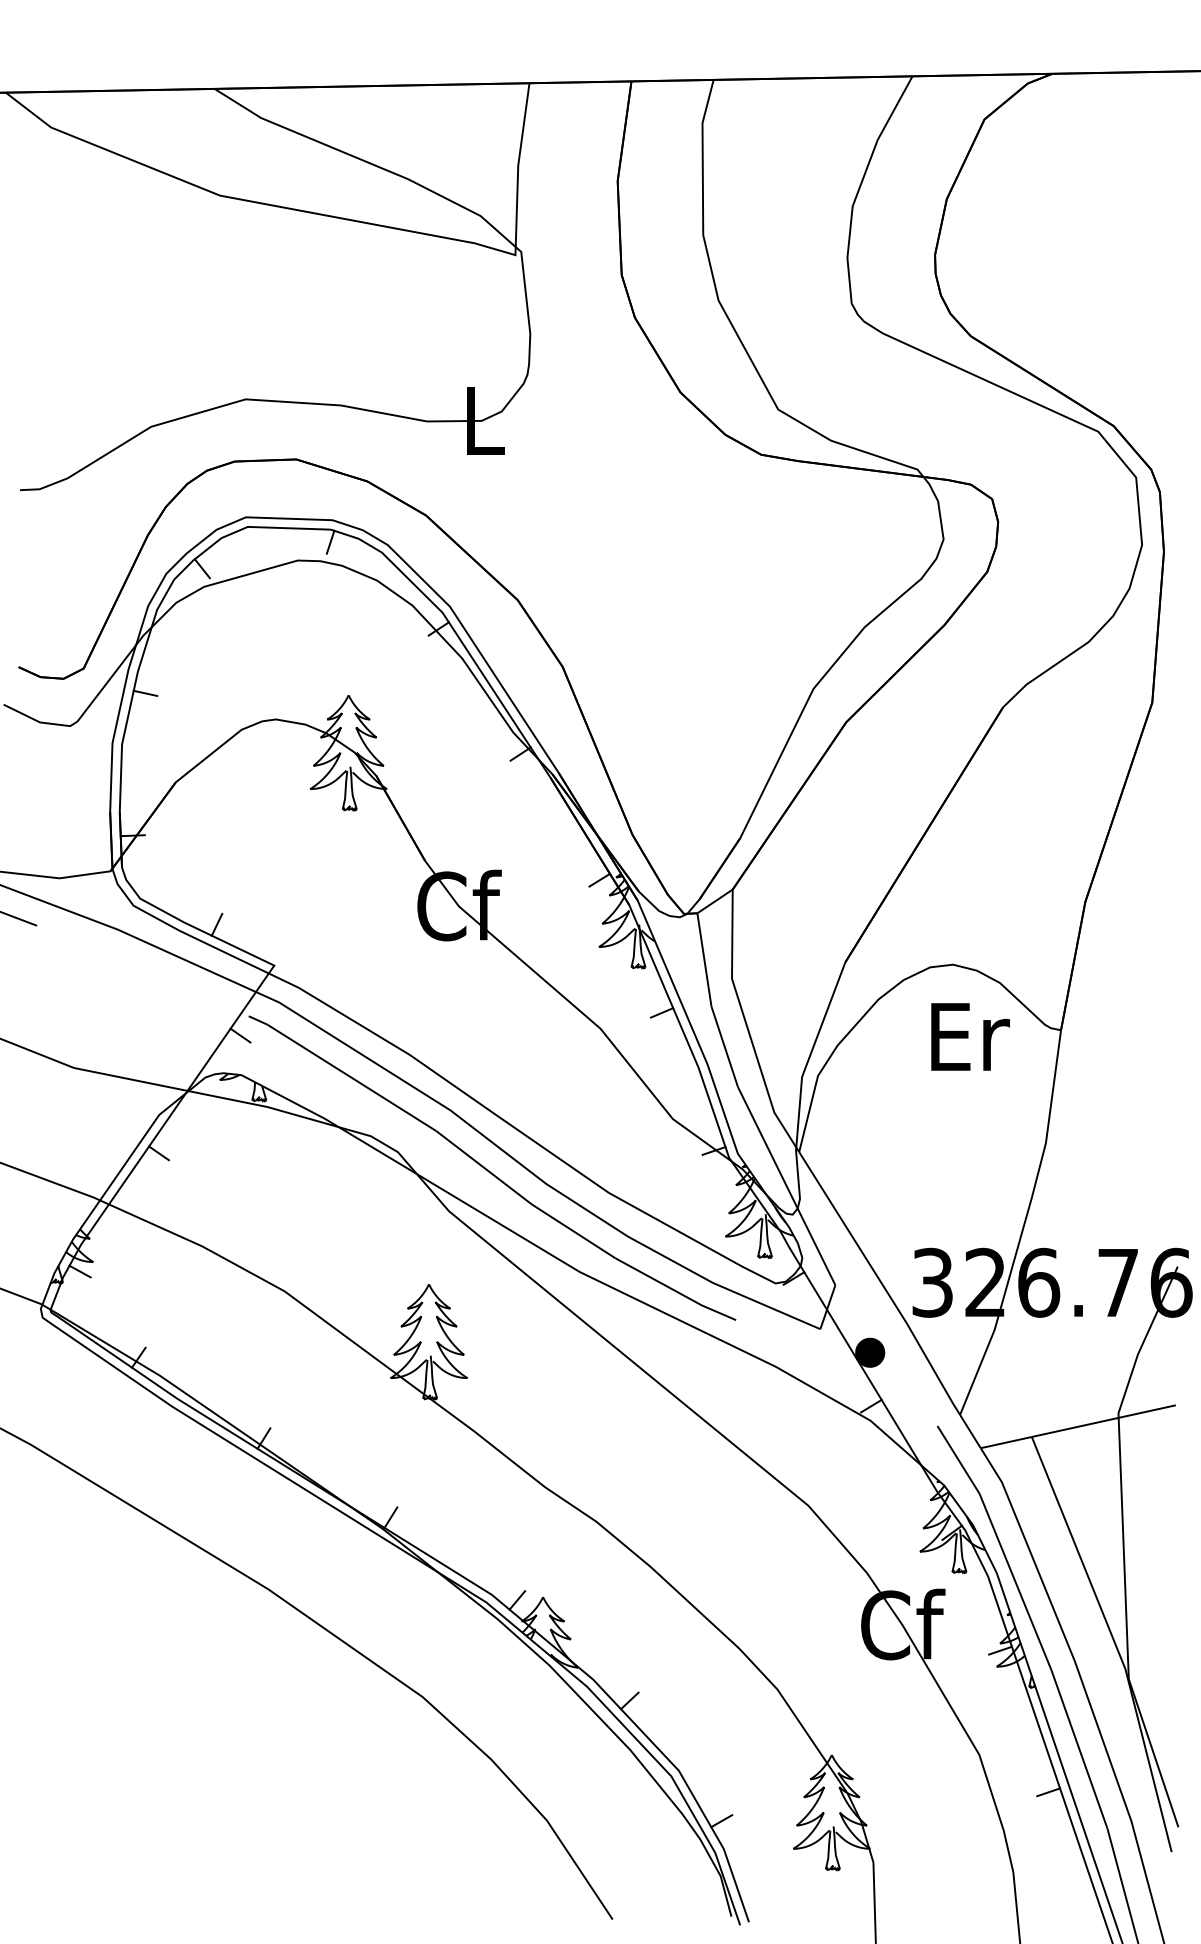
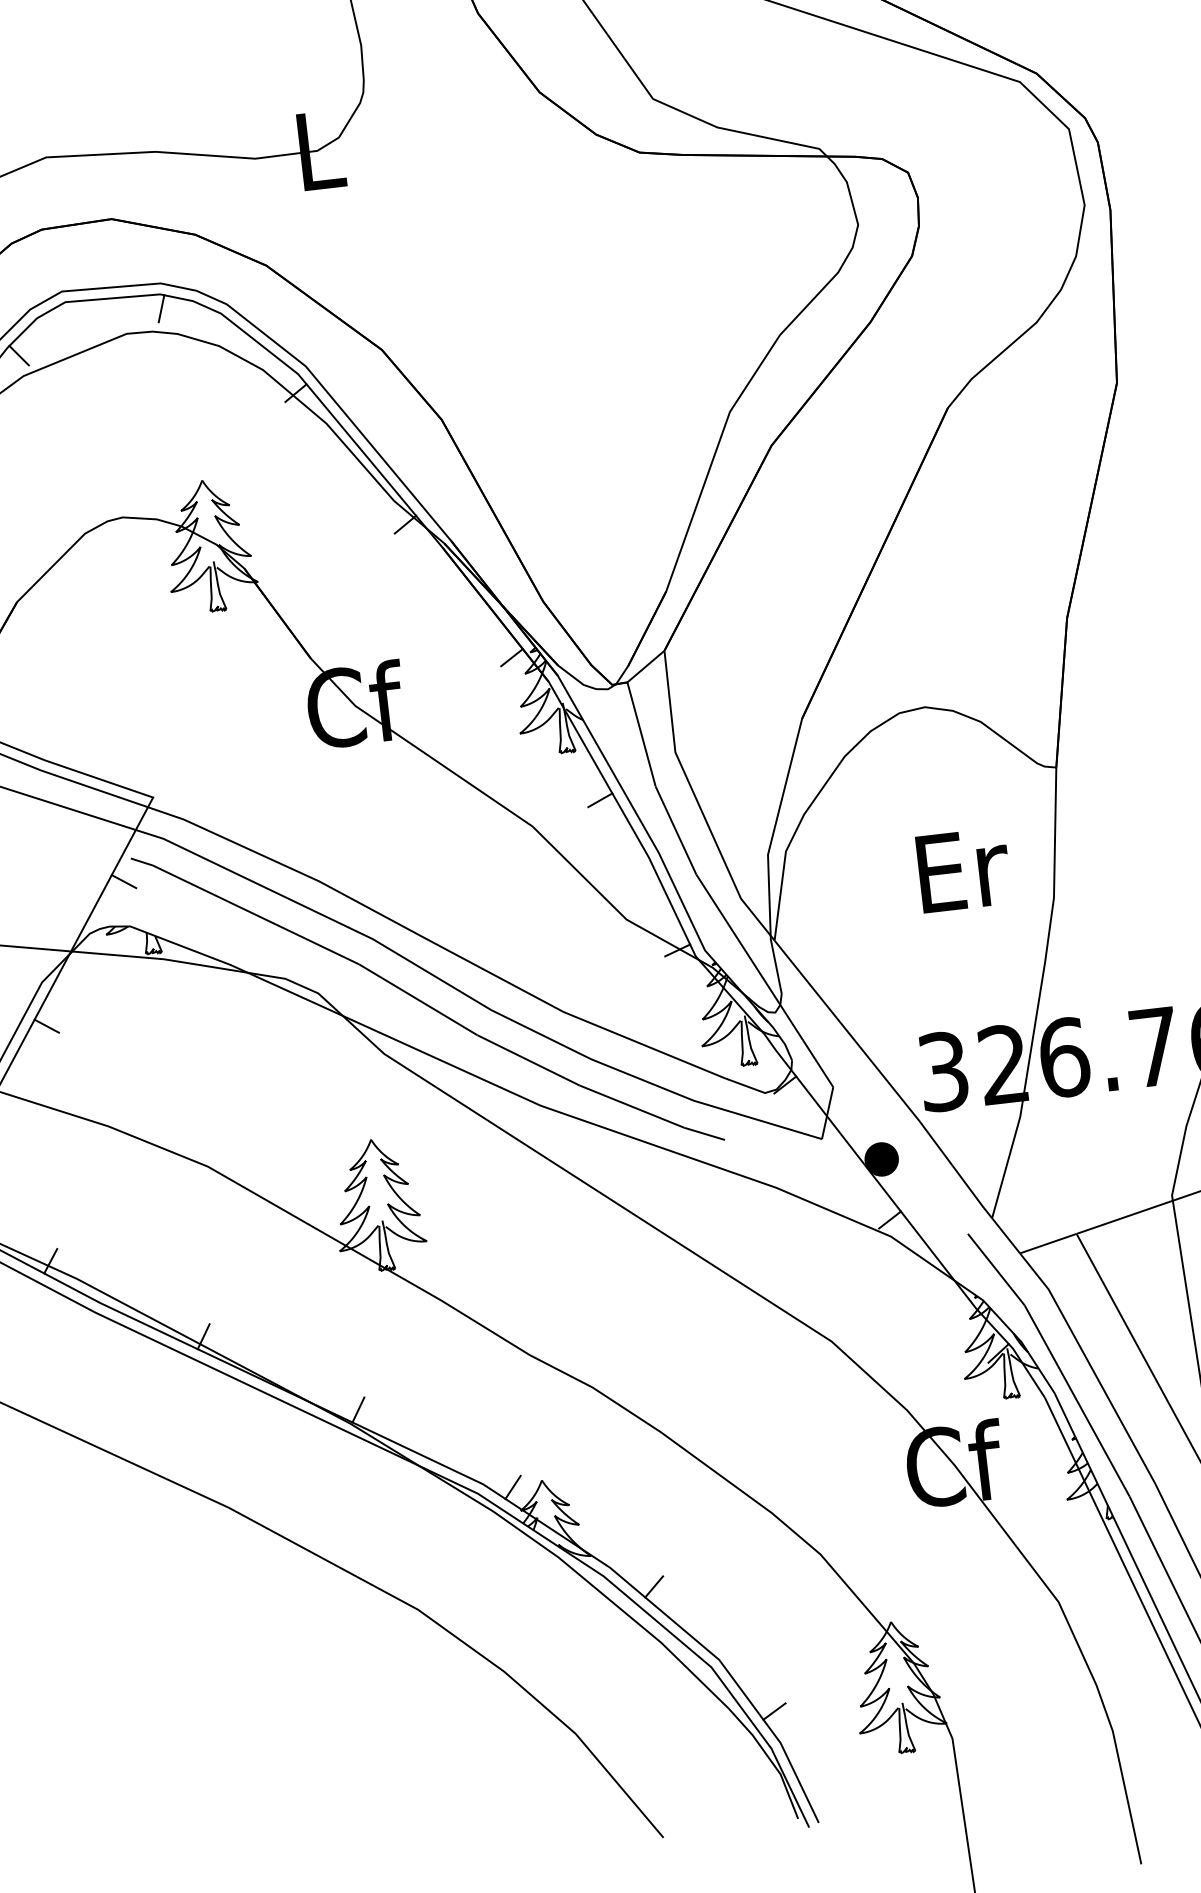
line: (216, 924) -> (82, 758), removed
text: (970, 1036) -> (963, 869), moved
line: (1000, 1650) -> (1069, 1480), removed
line: (1048, 1792) -> (1142, 1635), removed

